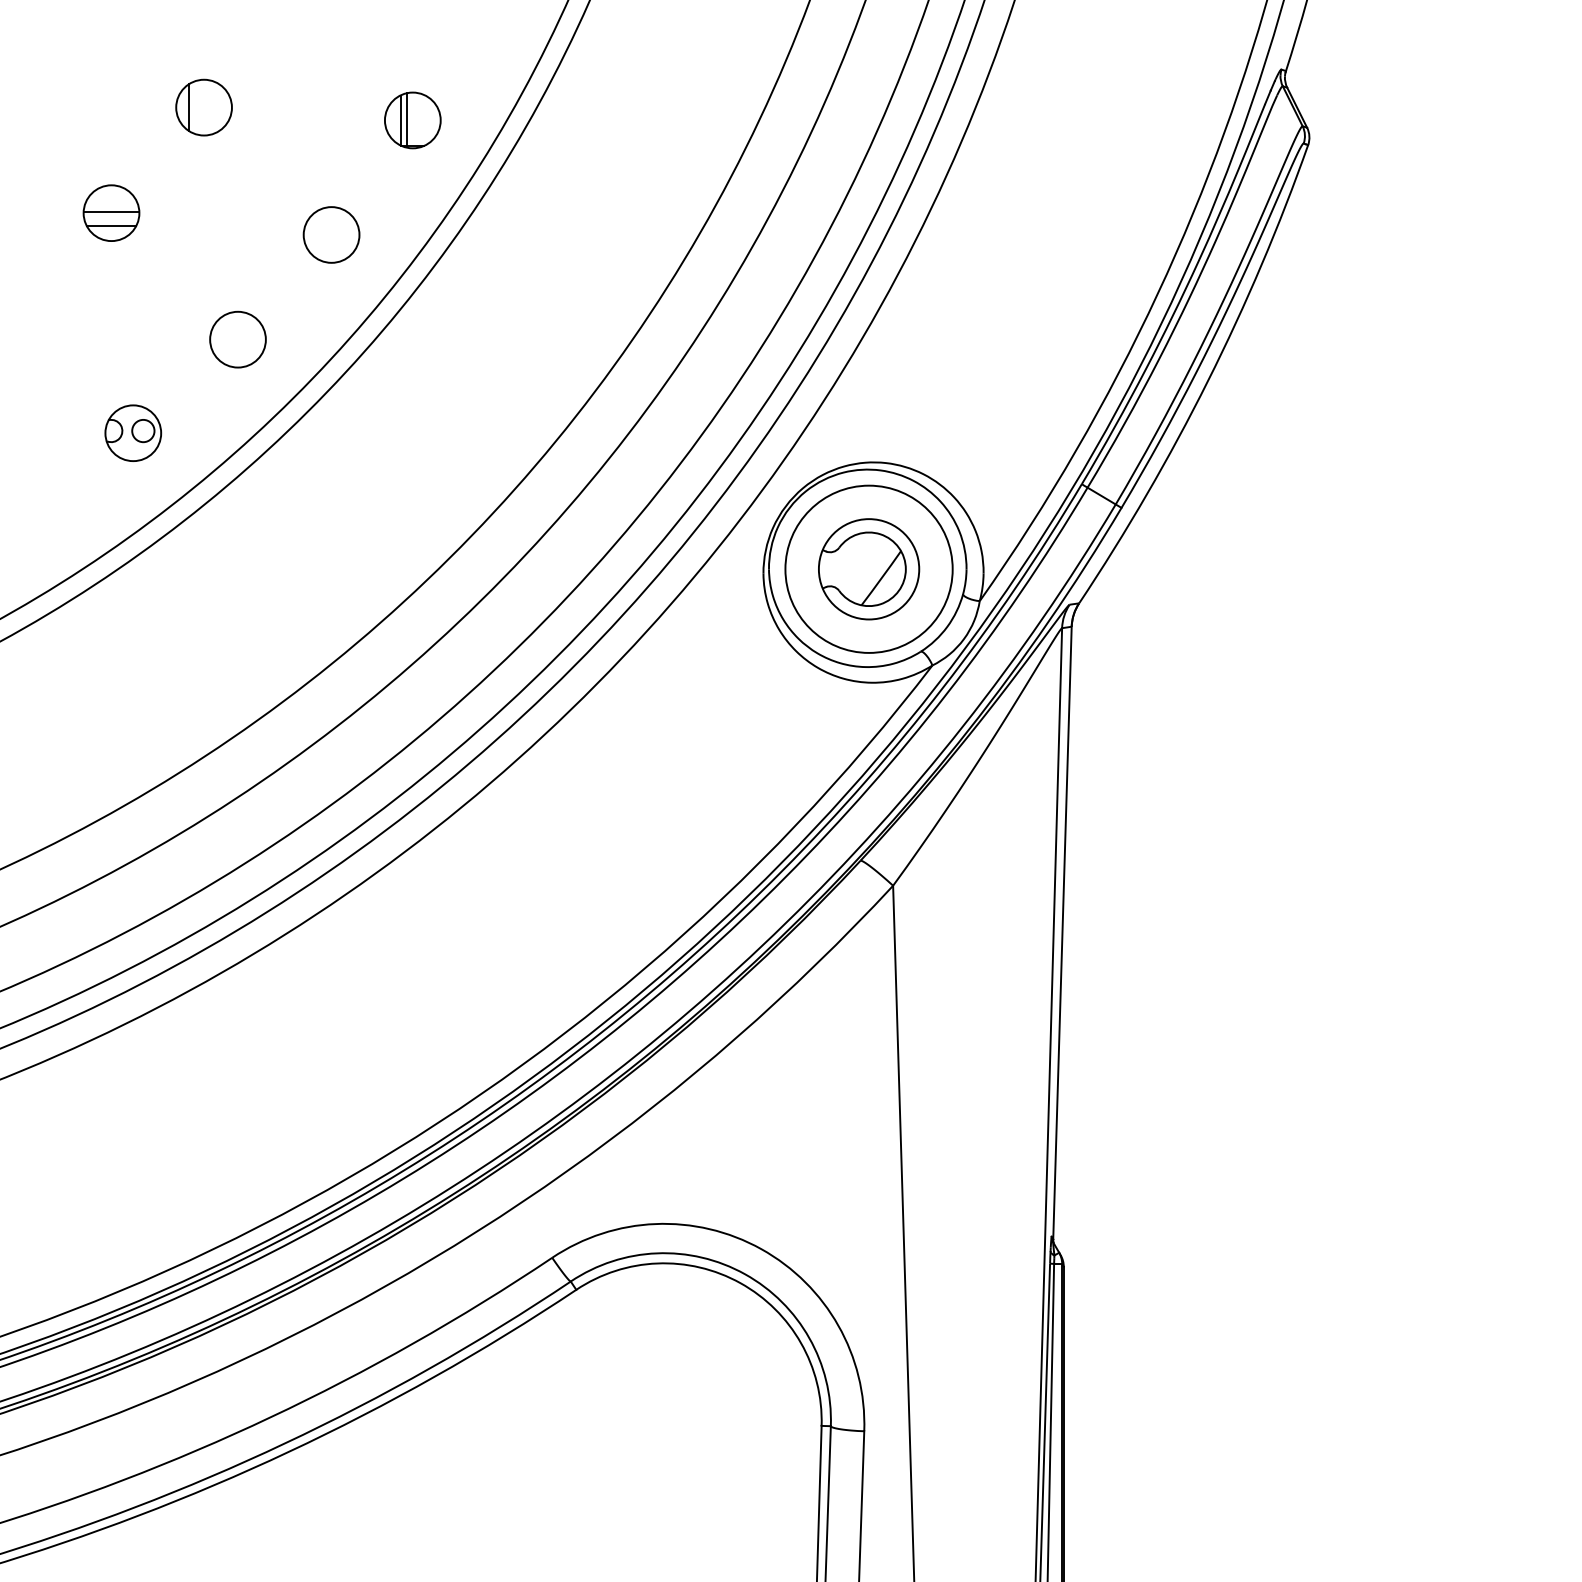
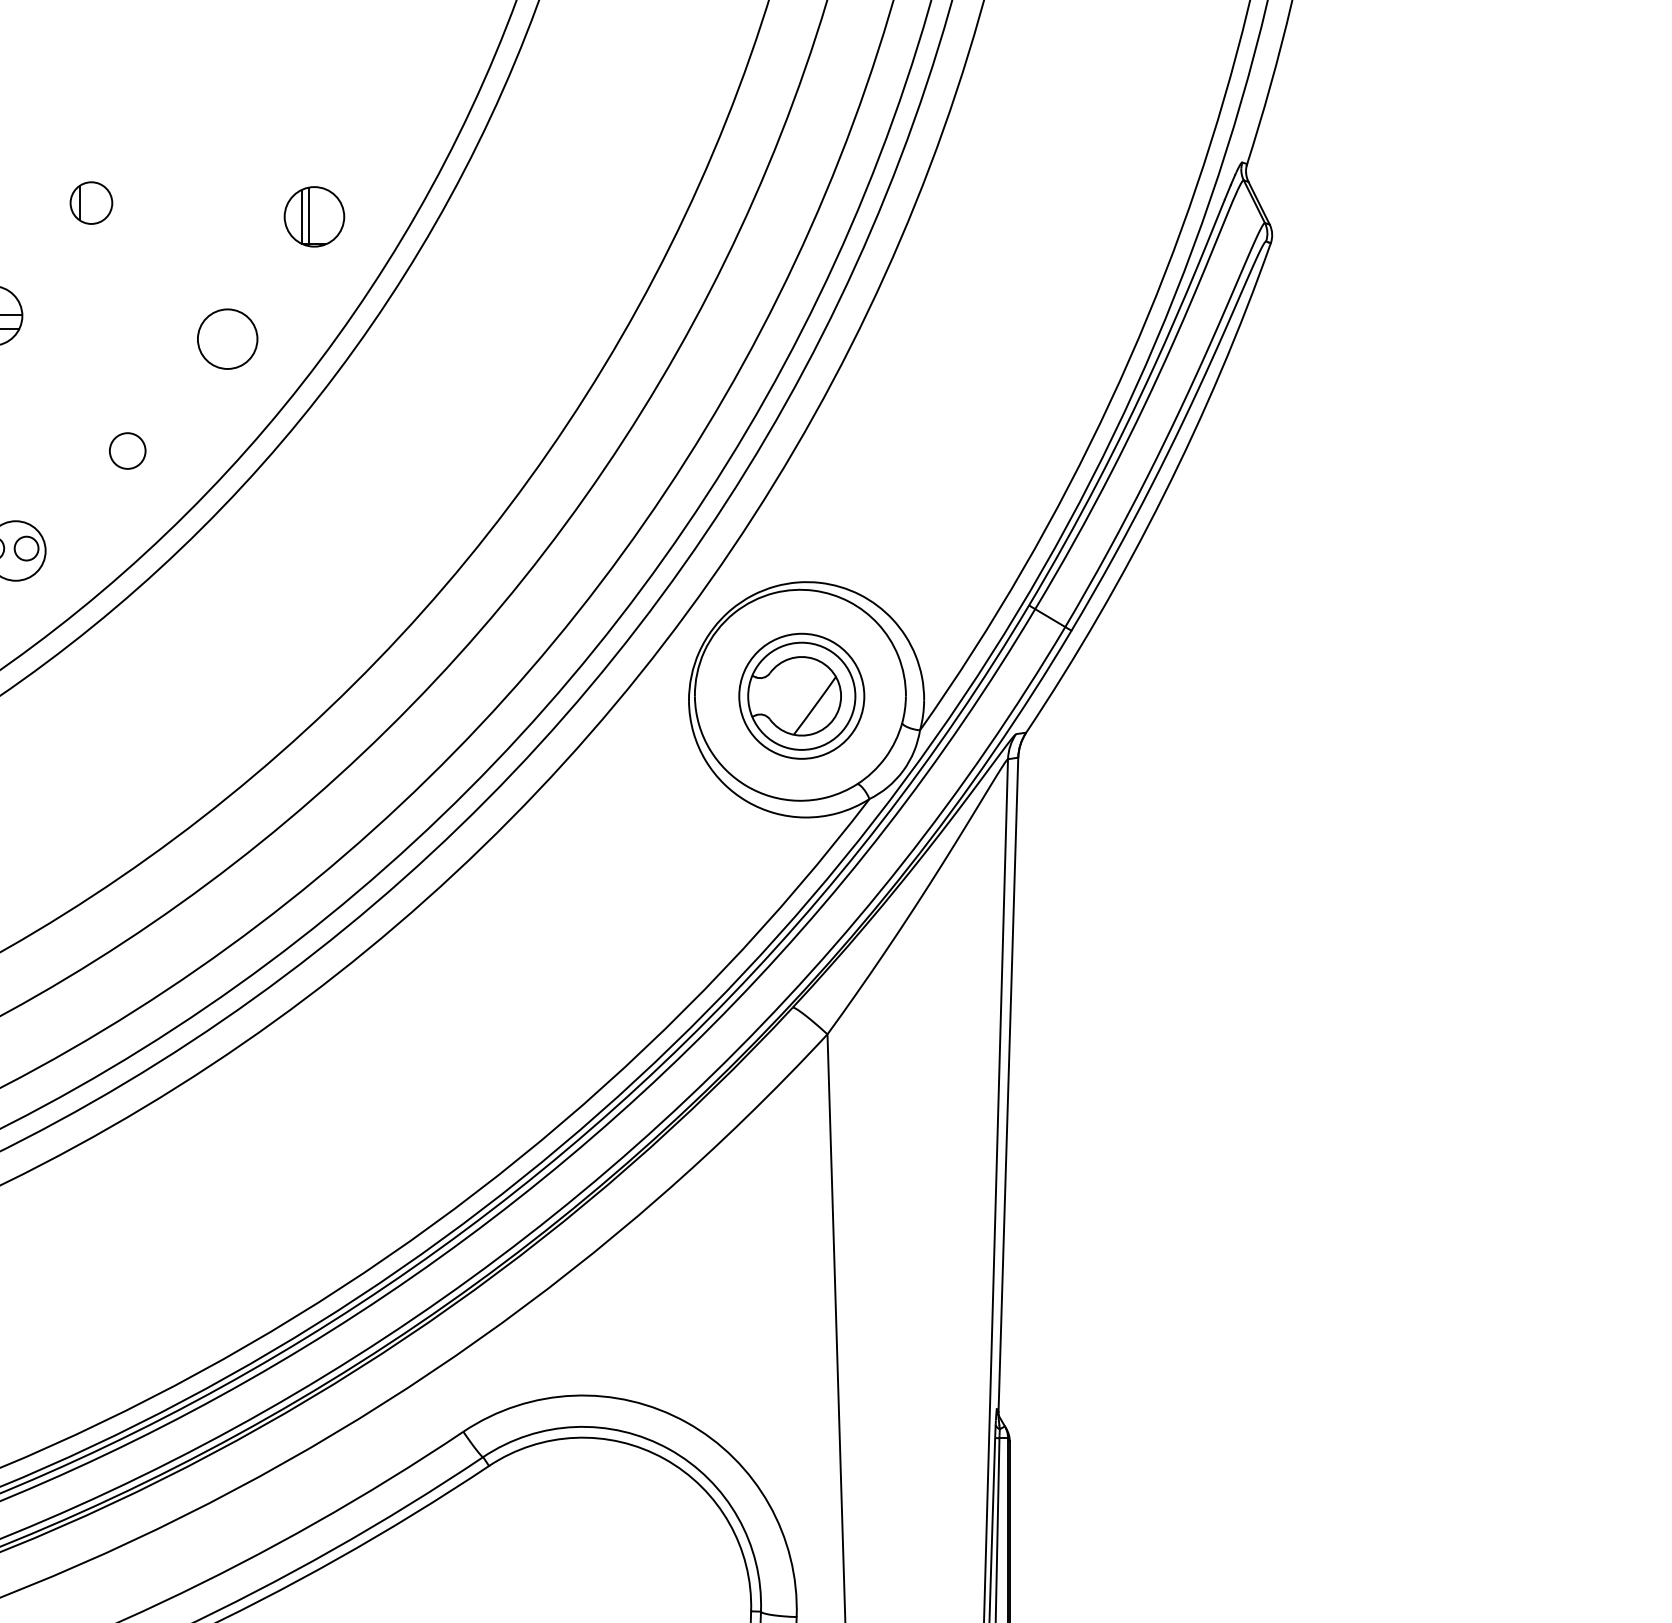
part: (203, 107) -> (90, 203), size x0.7
circle: (237, 339) -> (127, 450), size x0.6
circle: (868, 568) -> (801, 695), size x0.7

